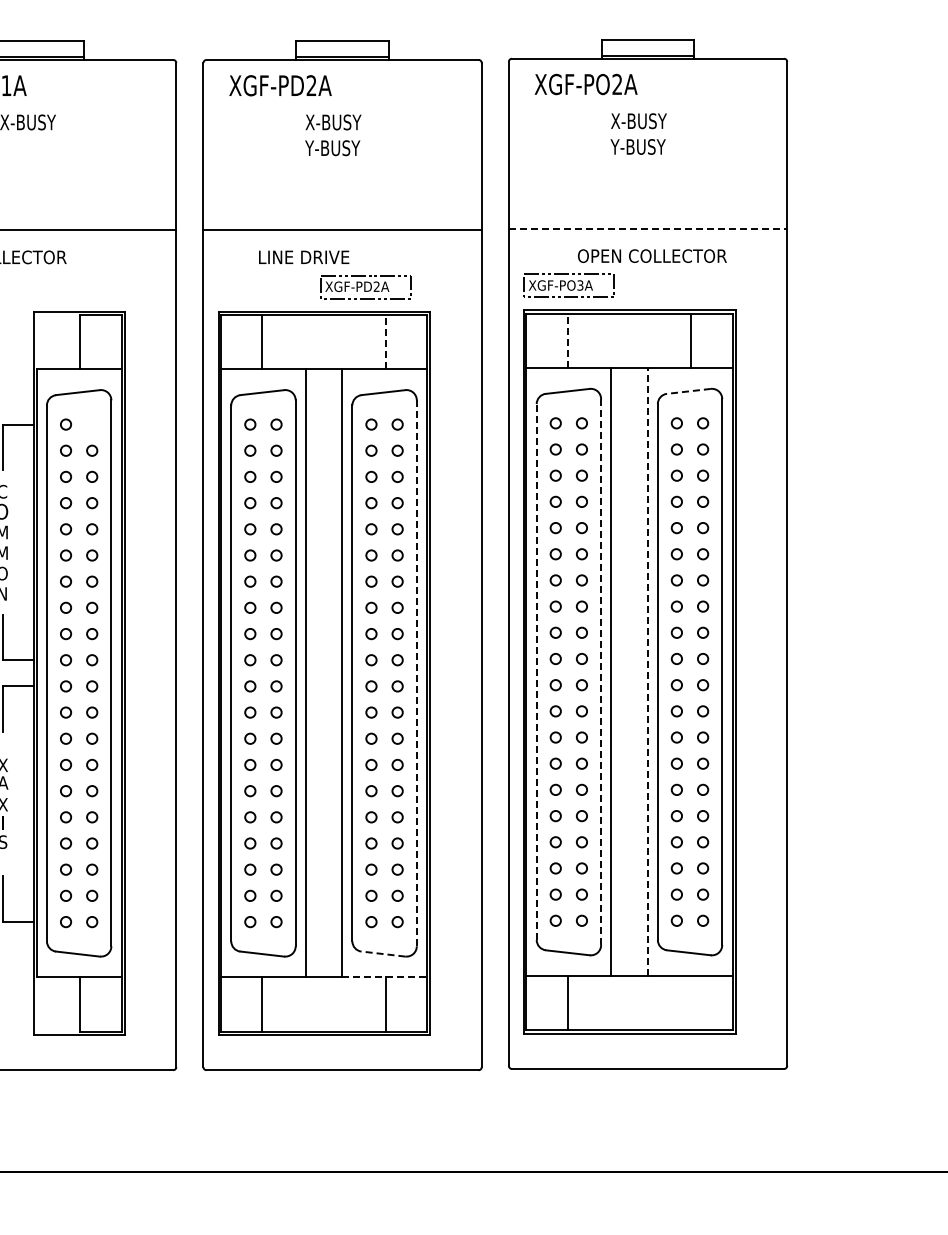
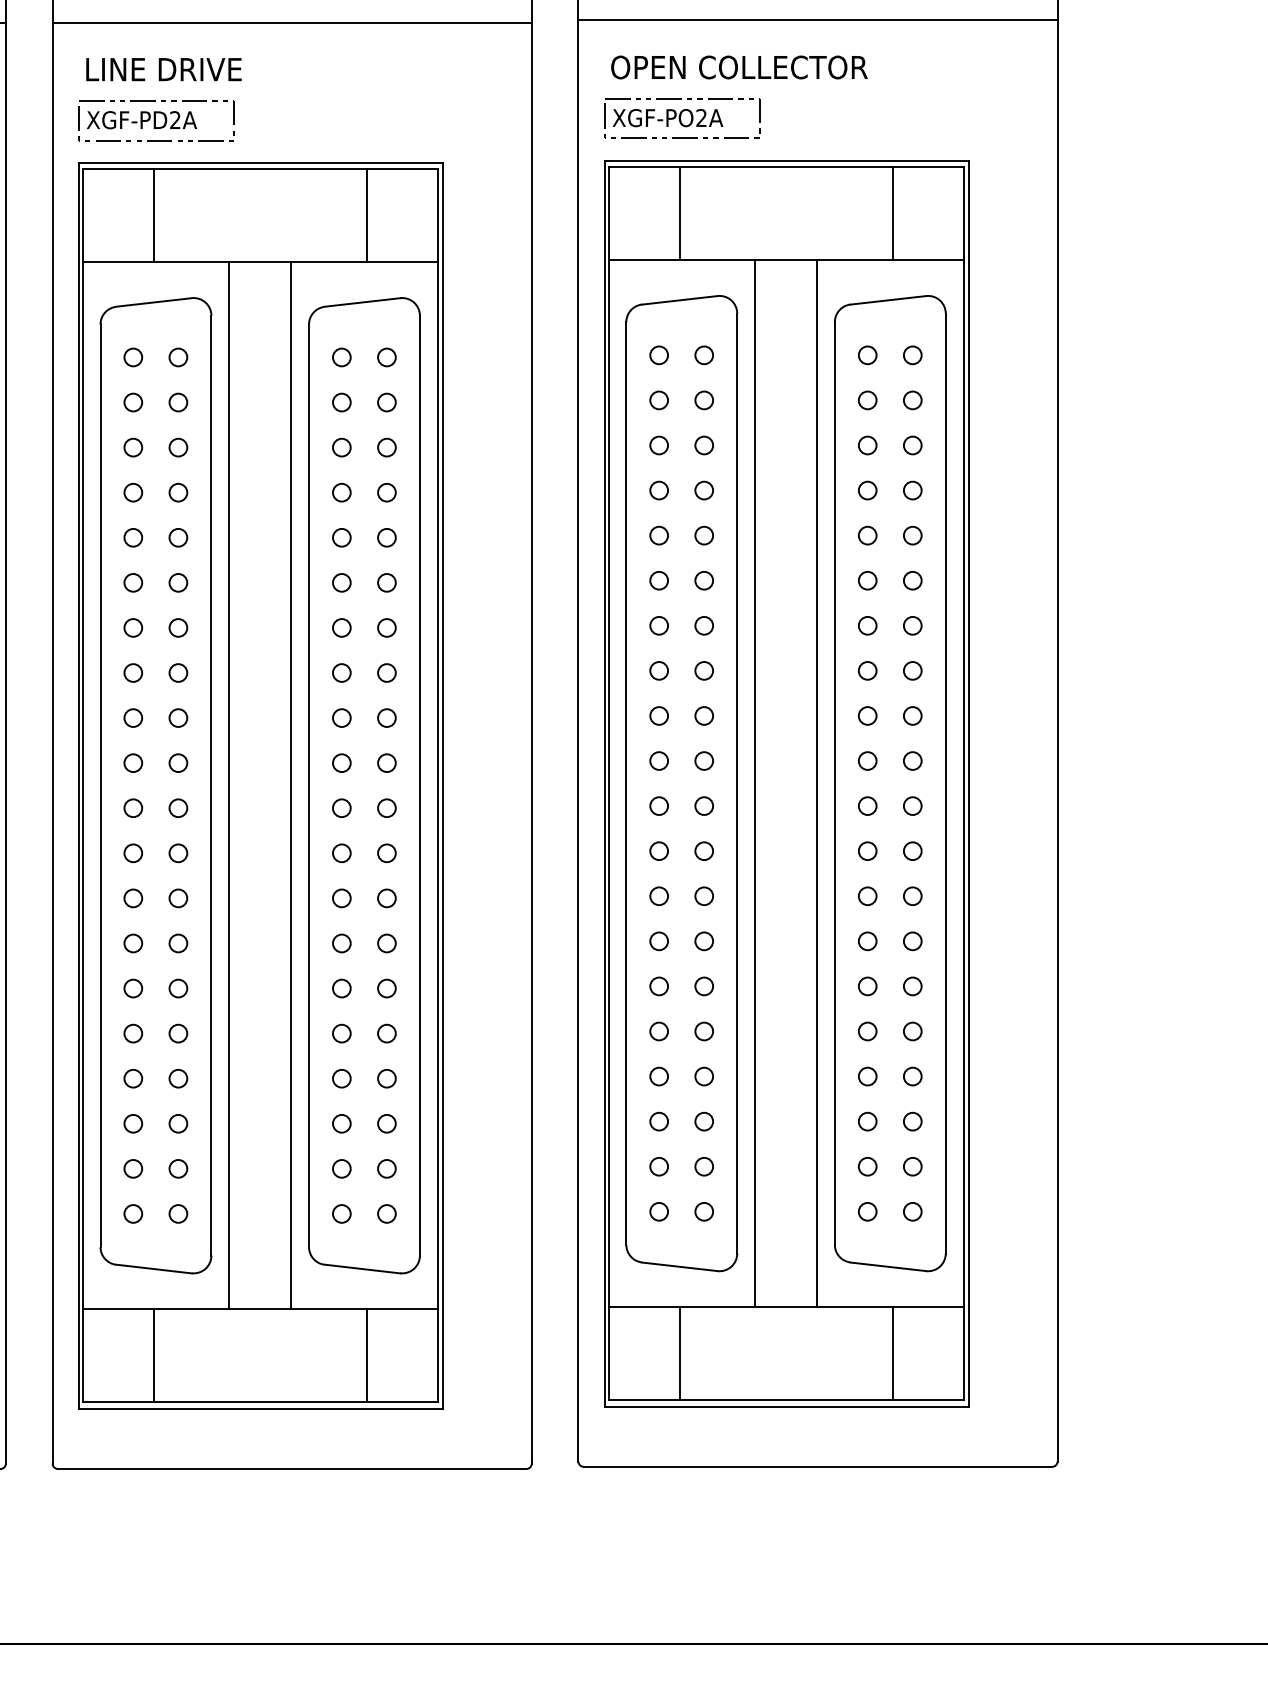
line: (648, 228) -> (818, 19), dashed -> solid
text: (652, 255) -> (739, 66), moved
text: (304, 256) -> (164, 68), moved
text: (580, 285) -> (701, 118), XGF-PO3A -> XGF-PO2A
part: (365, 287) -> (155, 121), moved
line: (567, 340) -> (679, 212), dashed -> solid
line: (385, 341) -> (366, 214), dashed -> solid
line: (688, 391) -> (887, 300), dashed -> solid
line: (647, 671) -> (817, 782), dashed -> solid
line: (536, 672) -> (625, 784), dashed -> solid
line: (601, 672) -> (737, 784), dashed -> solid
line: (416, 673) -> (419, 785), dashed -> solid
line: (382, 954) -> (360, 1269), dashed -> solid
line: (384, 977) -> (364, 1309), dashed -> solid
line: (691, 1003) -> (892, 1354), added

